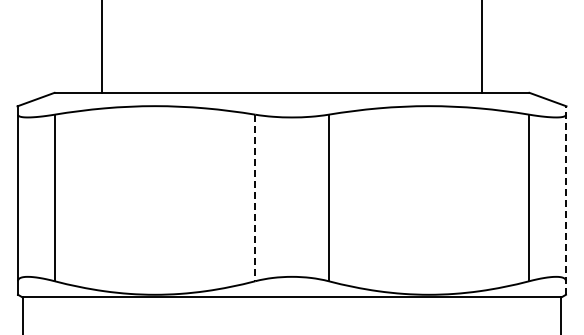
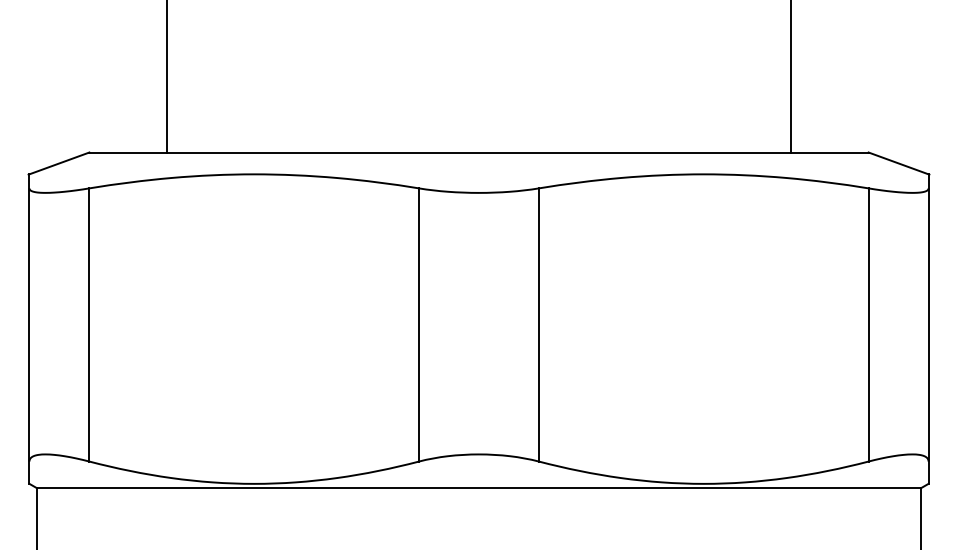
line: (255, 198) -> (419, 325), dashed -> solid
line: (565, 199) -> (927, 327), dashed -> solid

